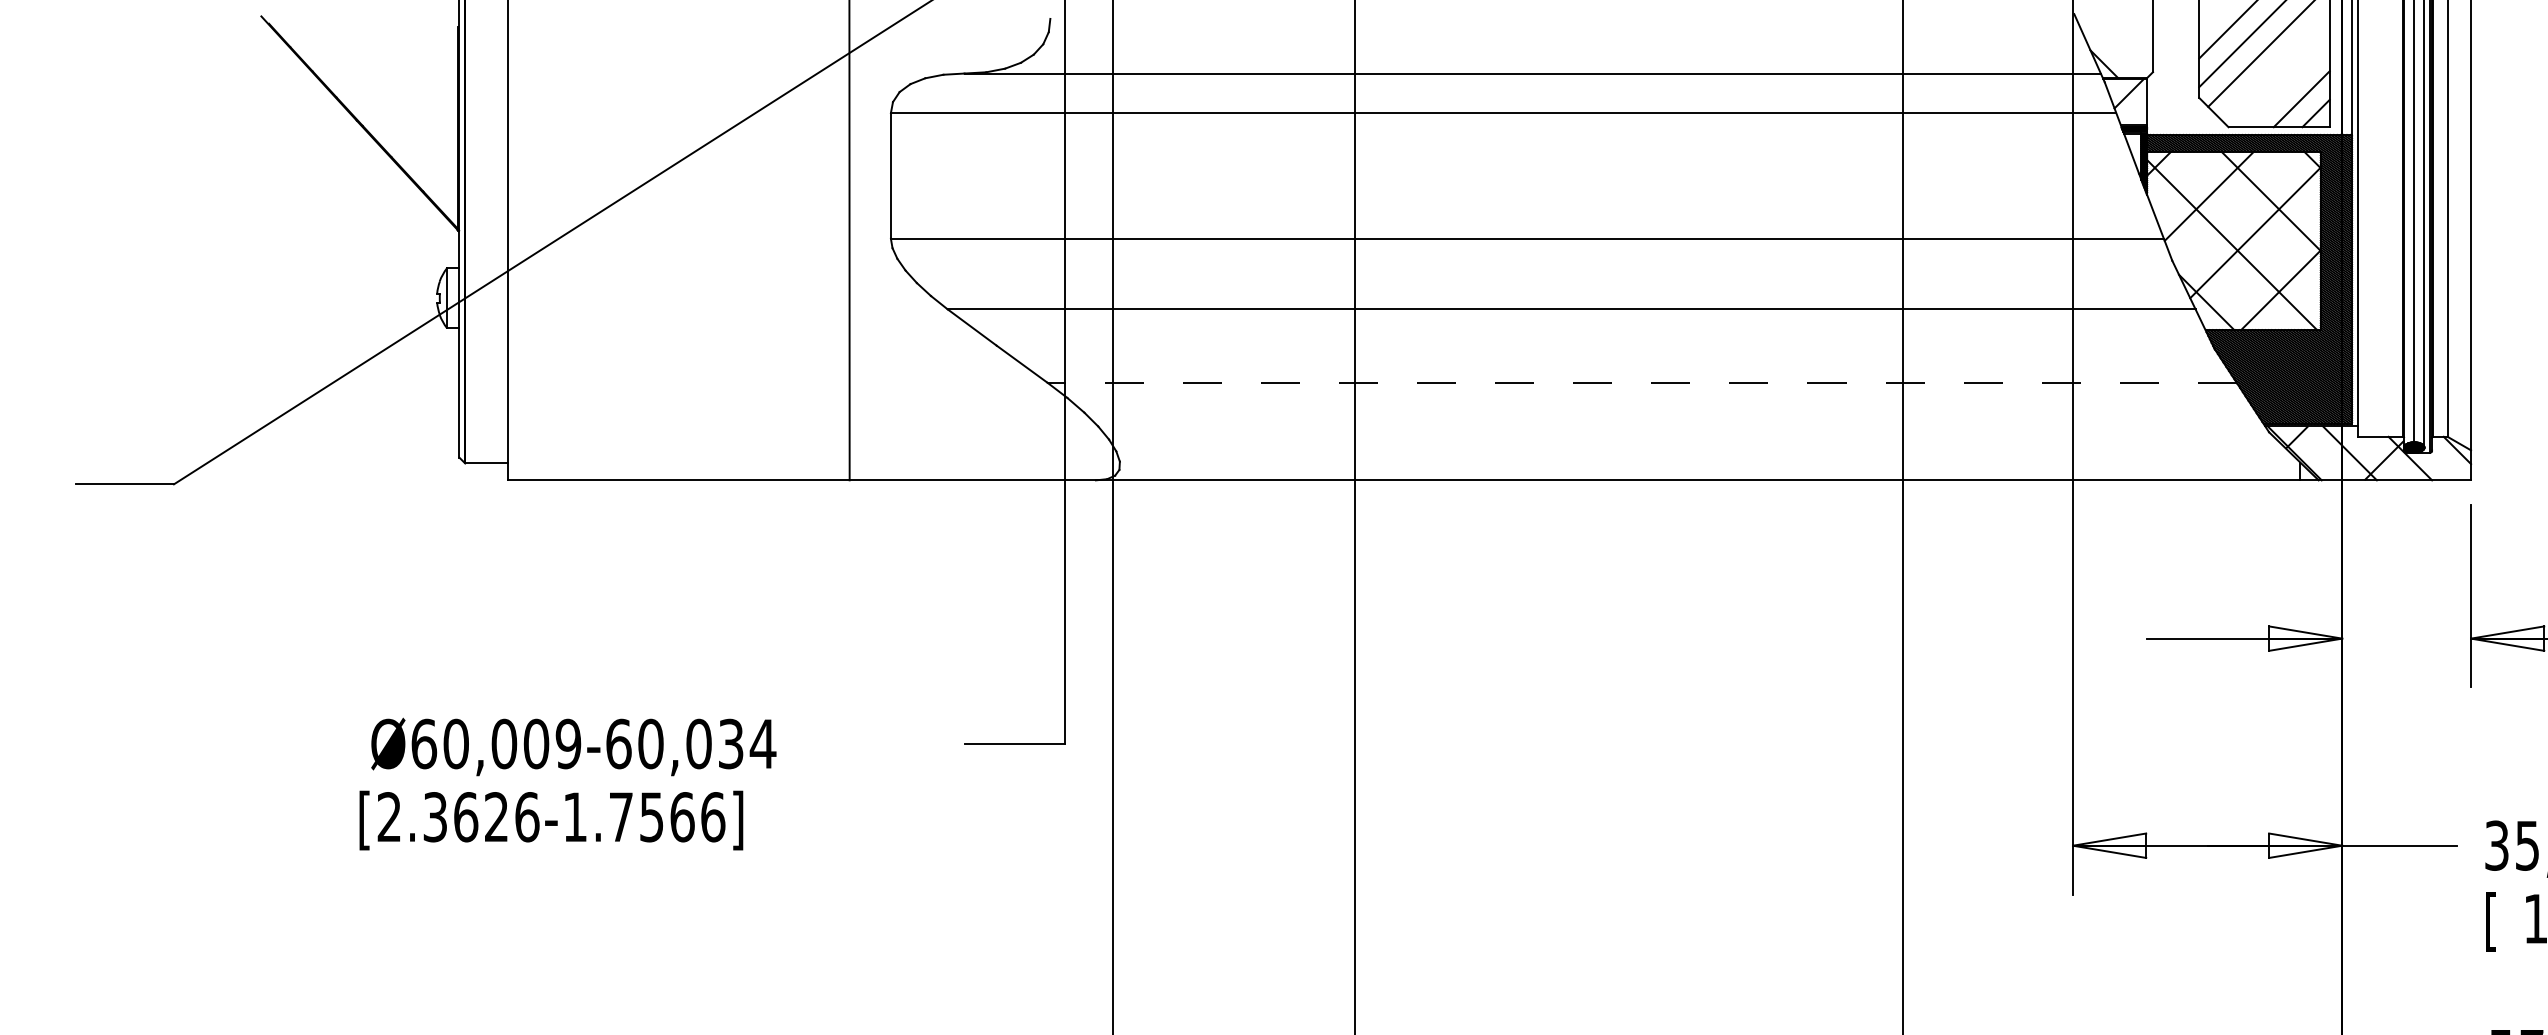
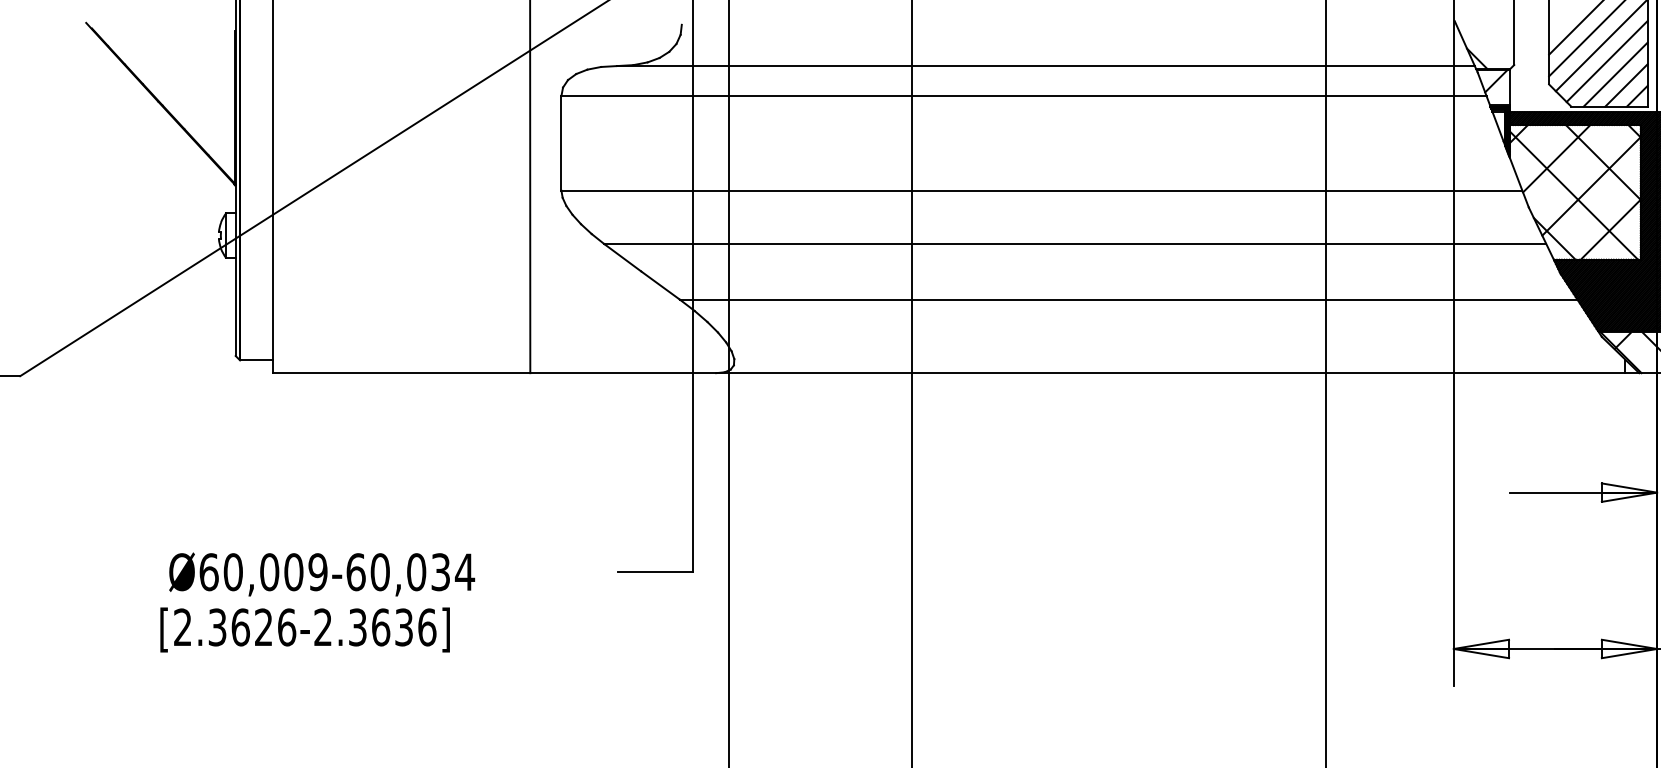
line: (2275, 67) -> (1606, 61), added
line: (2287, 84) -> (1615, 74), added
line: (1642, 382) -> (1128, 299), dashed -> solid
text: (628, 817) -> (363, 627), [2.3626-1.7566] -> [2.3626-2.3636]

